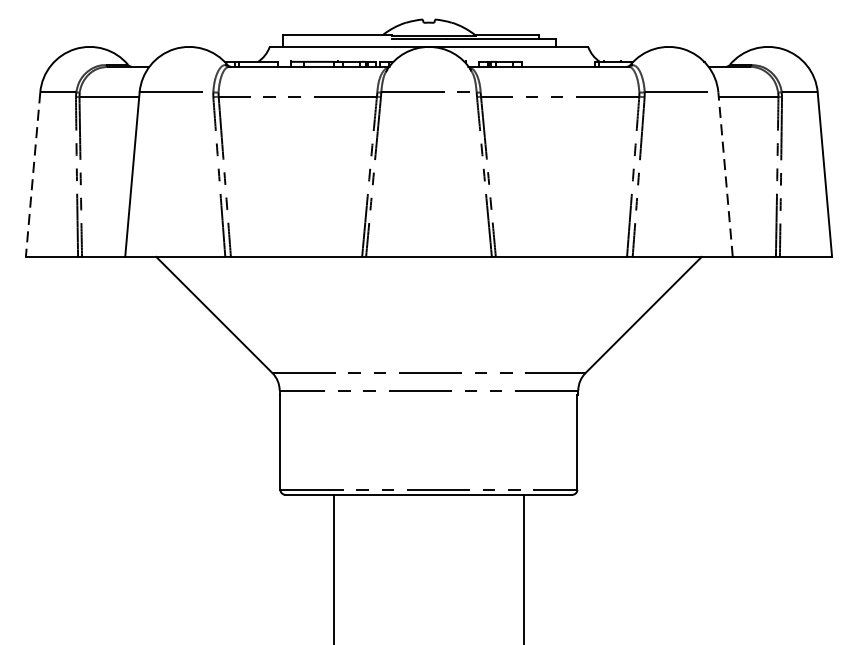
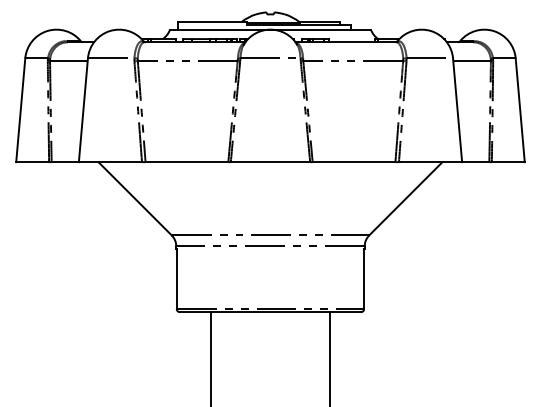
line: (725, 173) -> (457, 109), dashed -> solid
line: (32, 175) -> (20, 110), dashed -> solid

